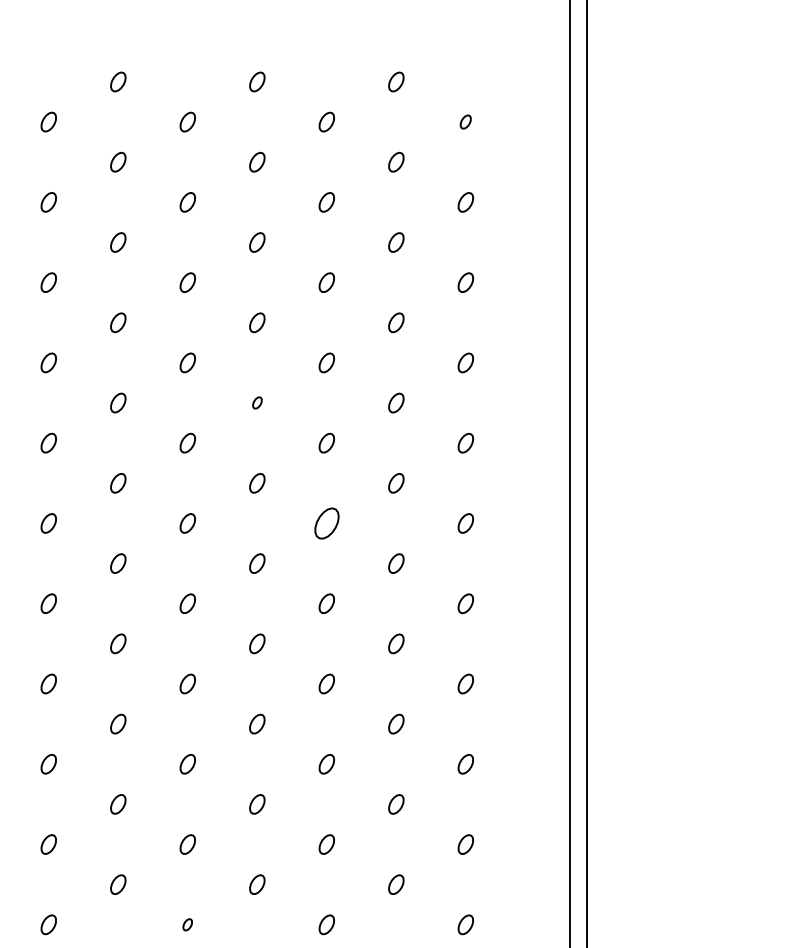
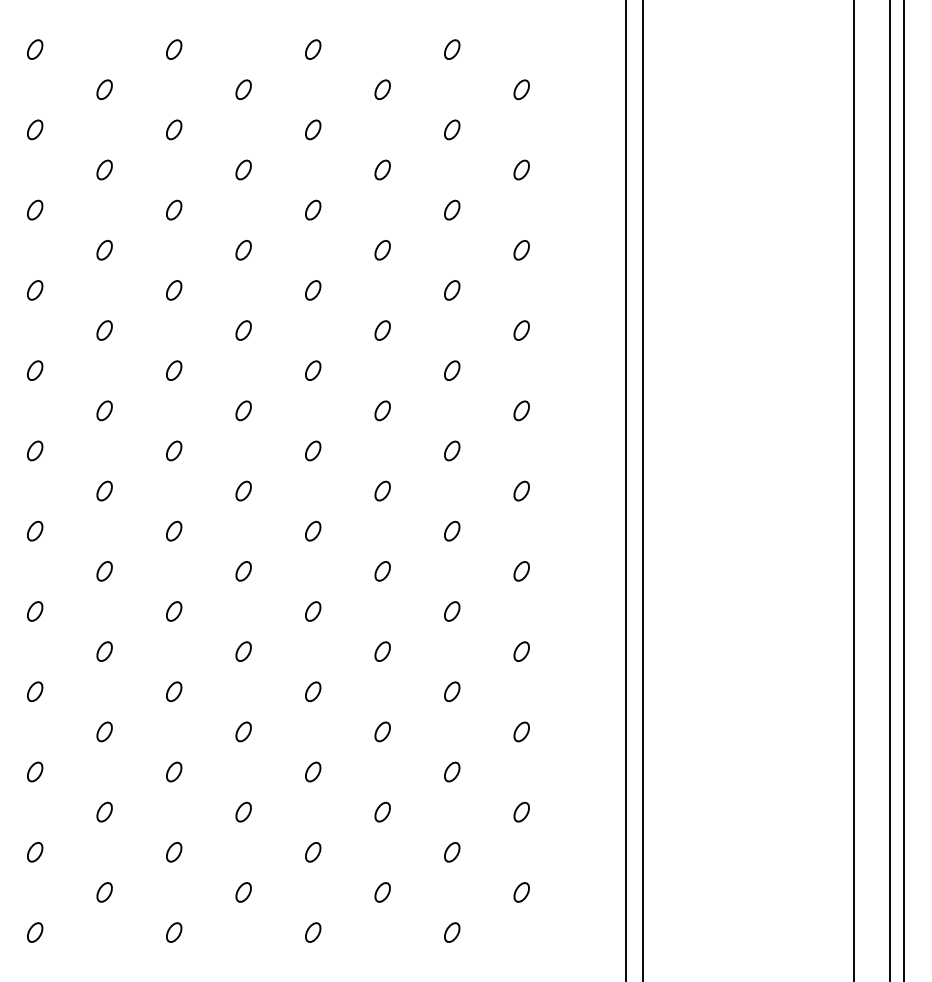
part: (465, 121) -> (521, 89), size x1.43
part: (257, 402) -> (313, 370), size x1.67
part: (326, 522) -> (382, 490), size x0.62
part: (187, 924) -> (243, 892), size x1.67

